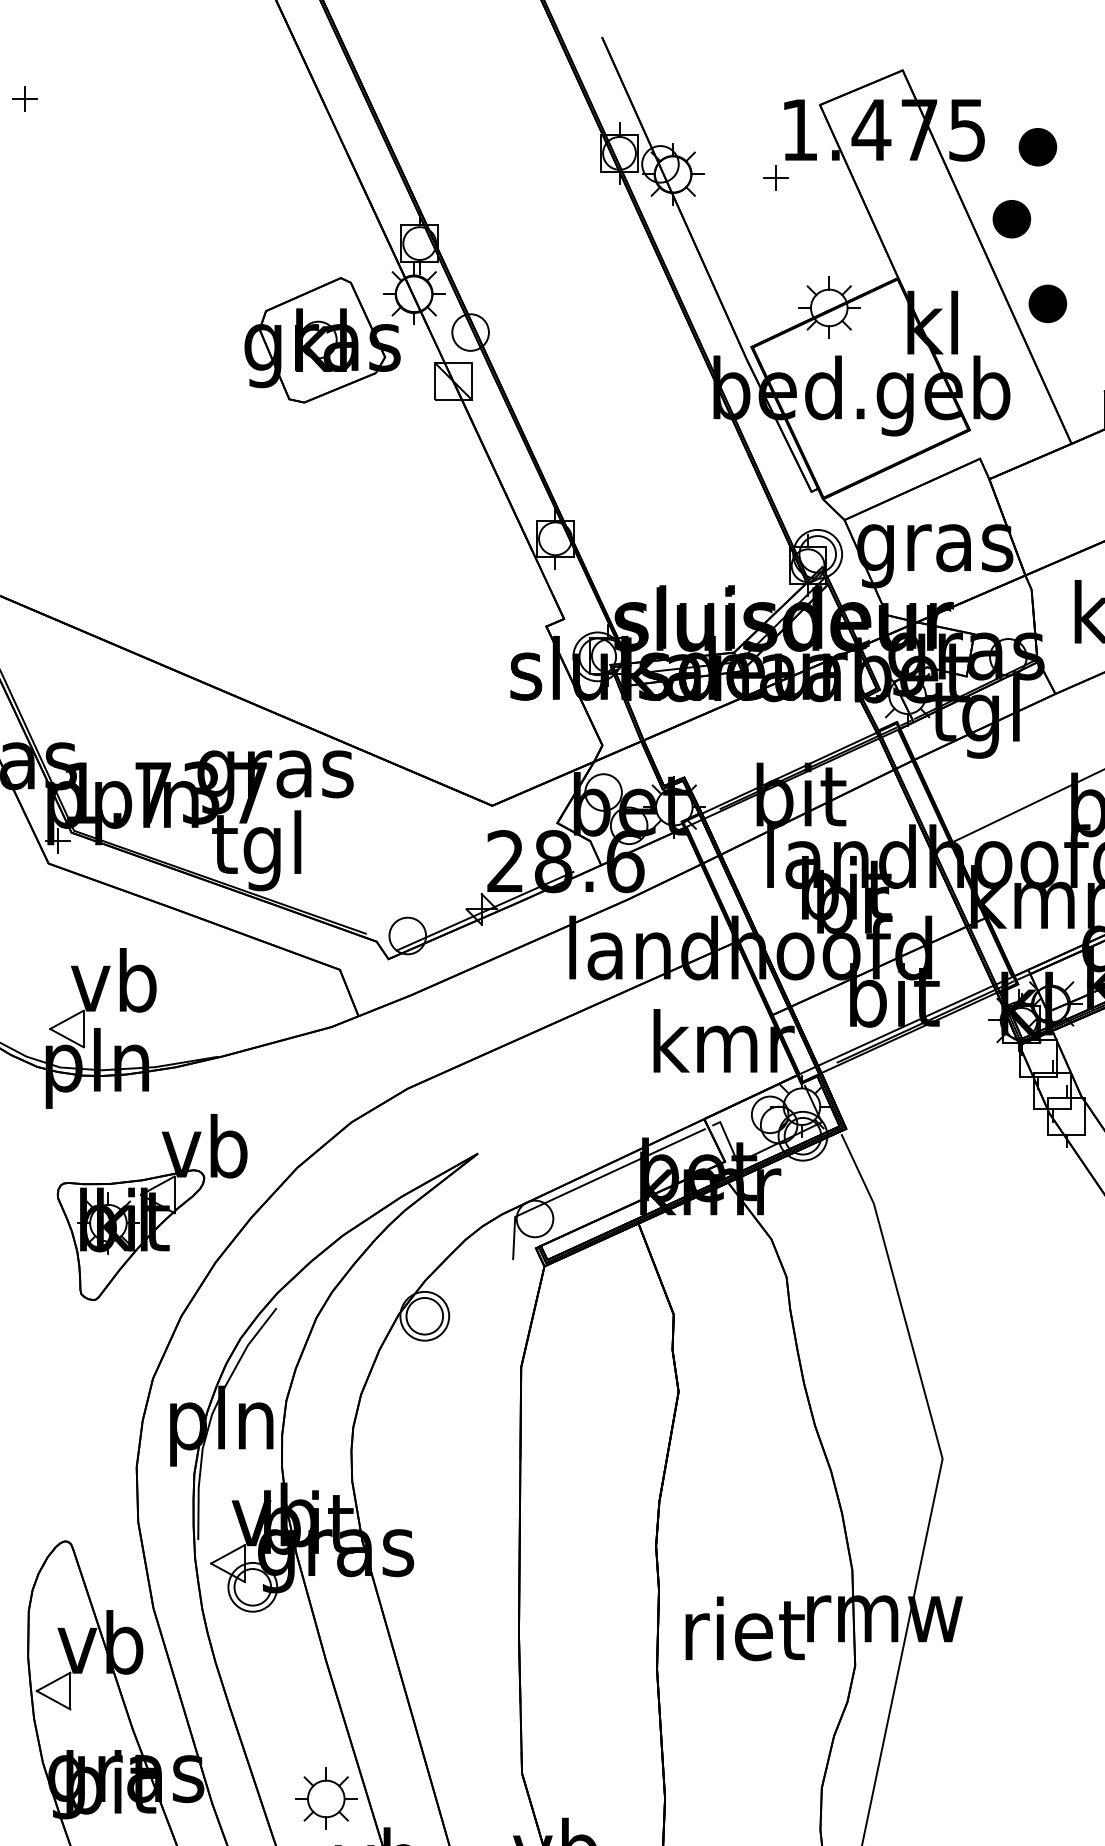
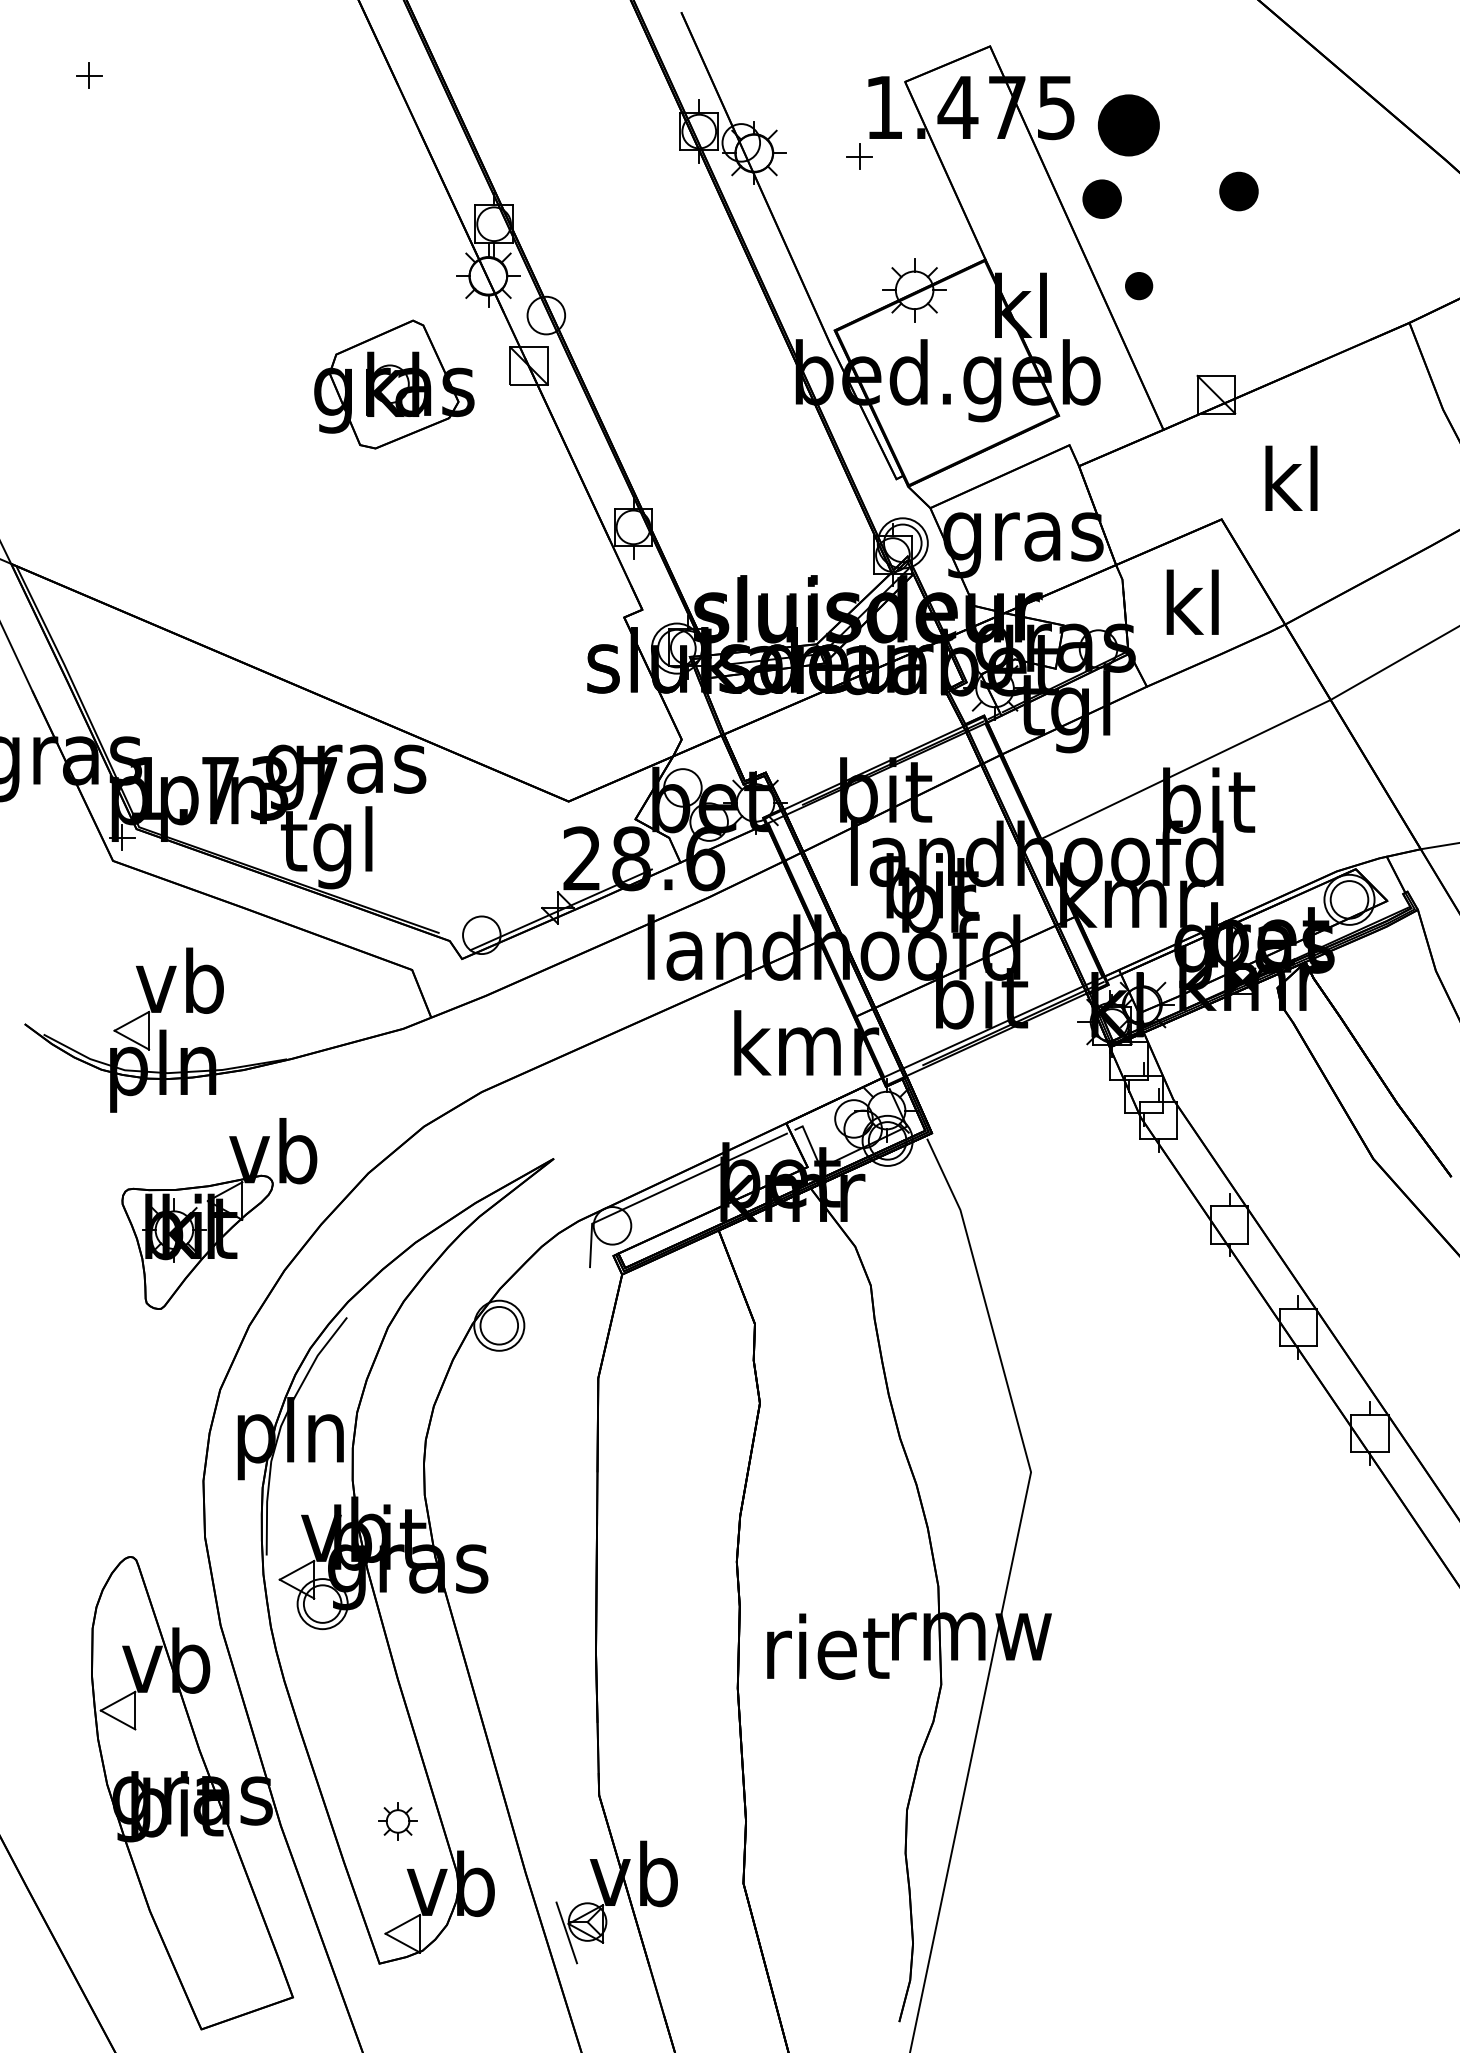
part: (1037, 146) -> (1128, 124), size x1.6
part: (1047, 303) -> (1138, 285), size x0.7
part: (322, 340) -> (394, 384), moved
part: (325, 1799) -> (397, 1821), size x0.6

